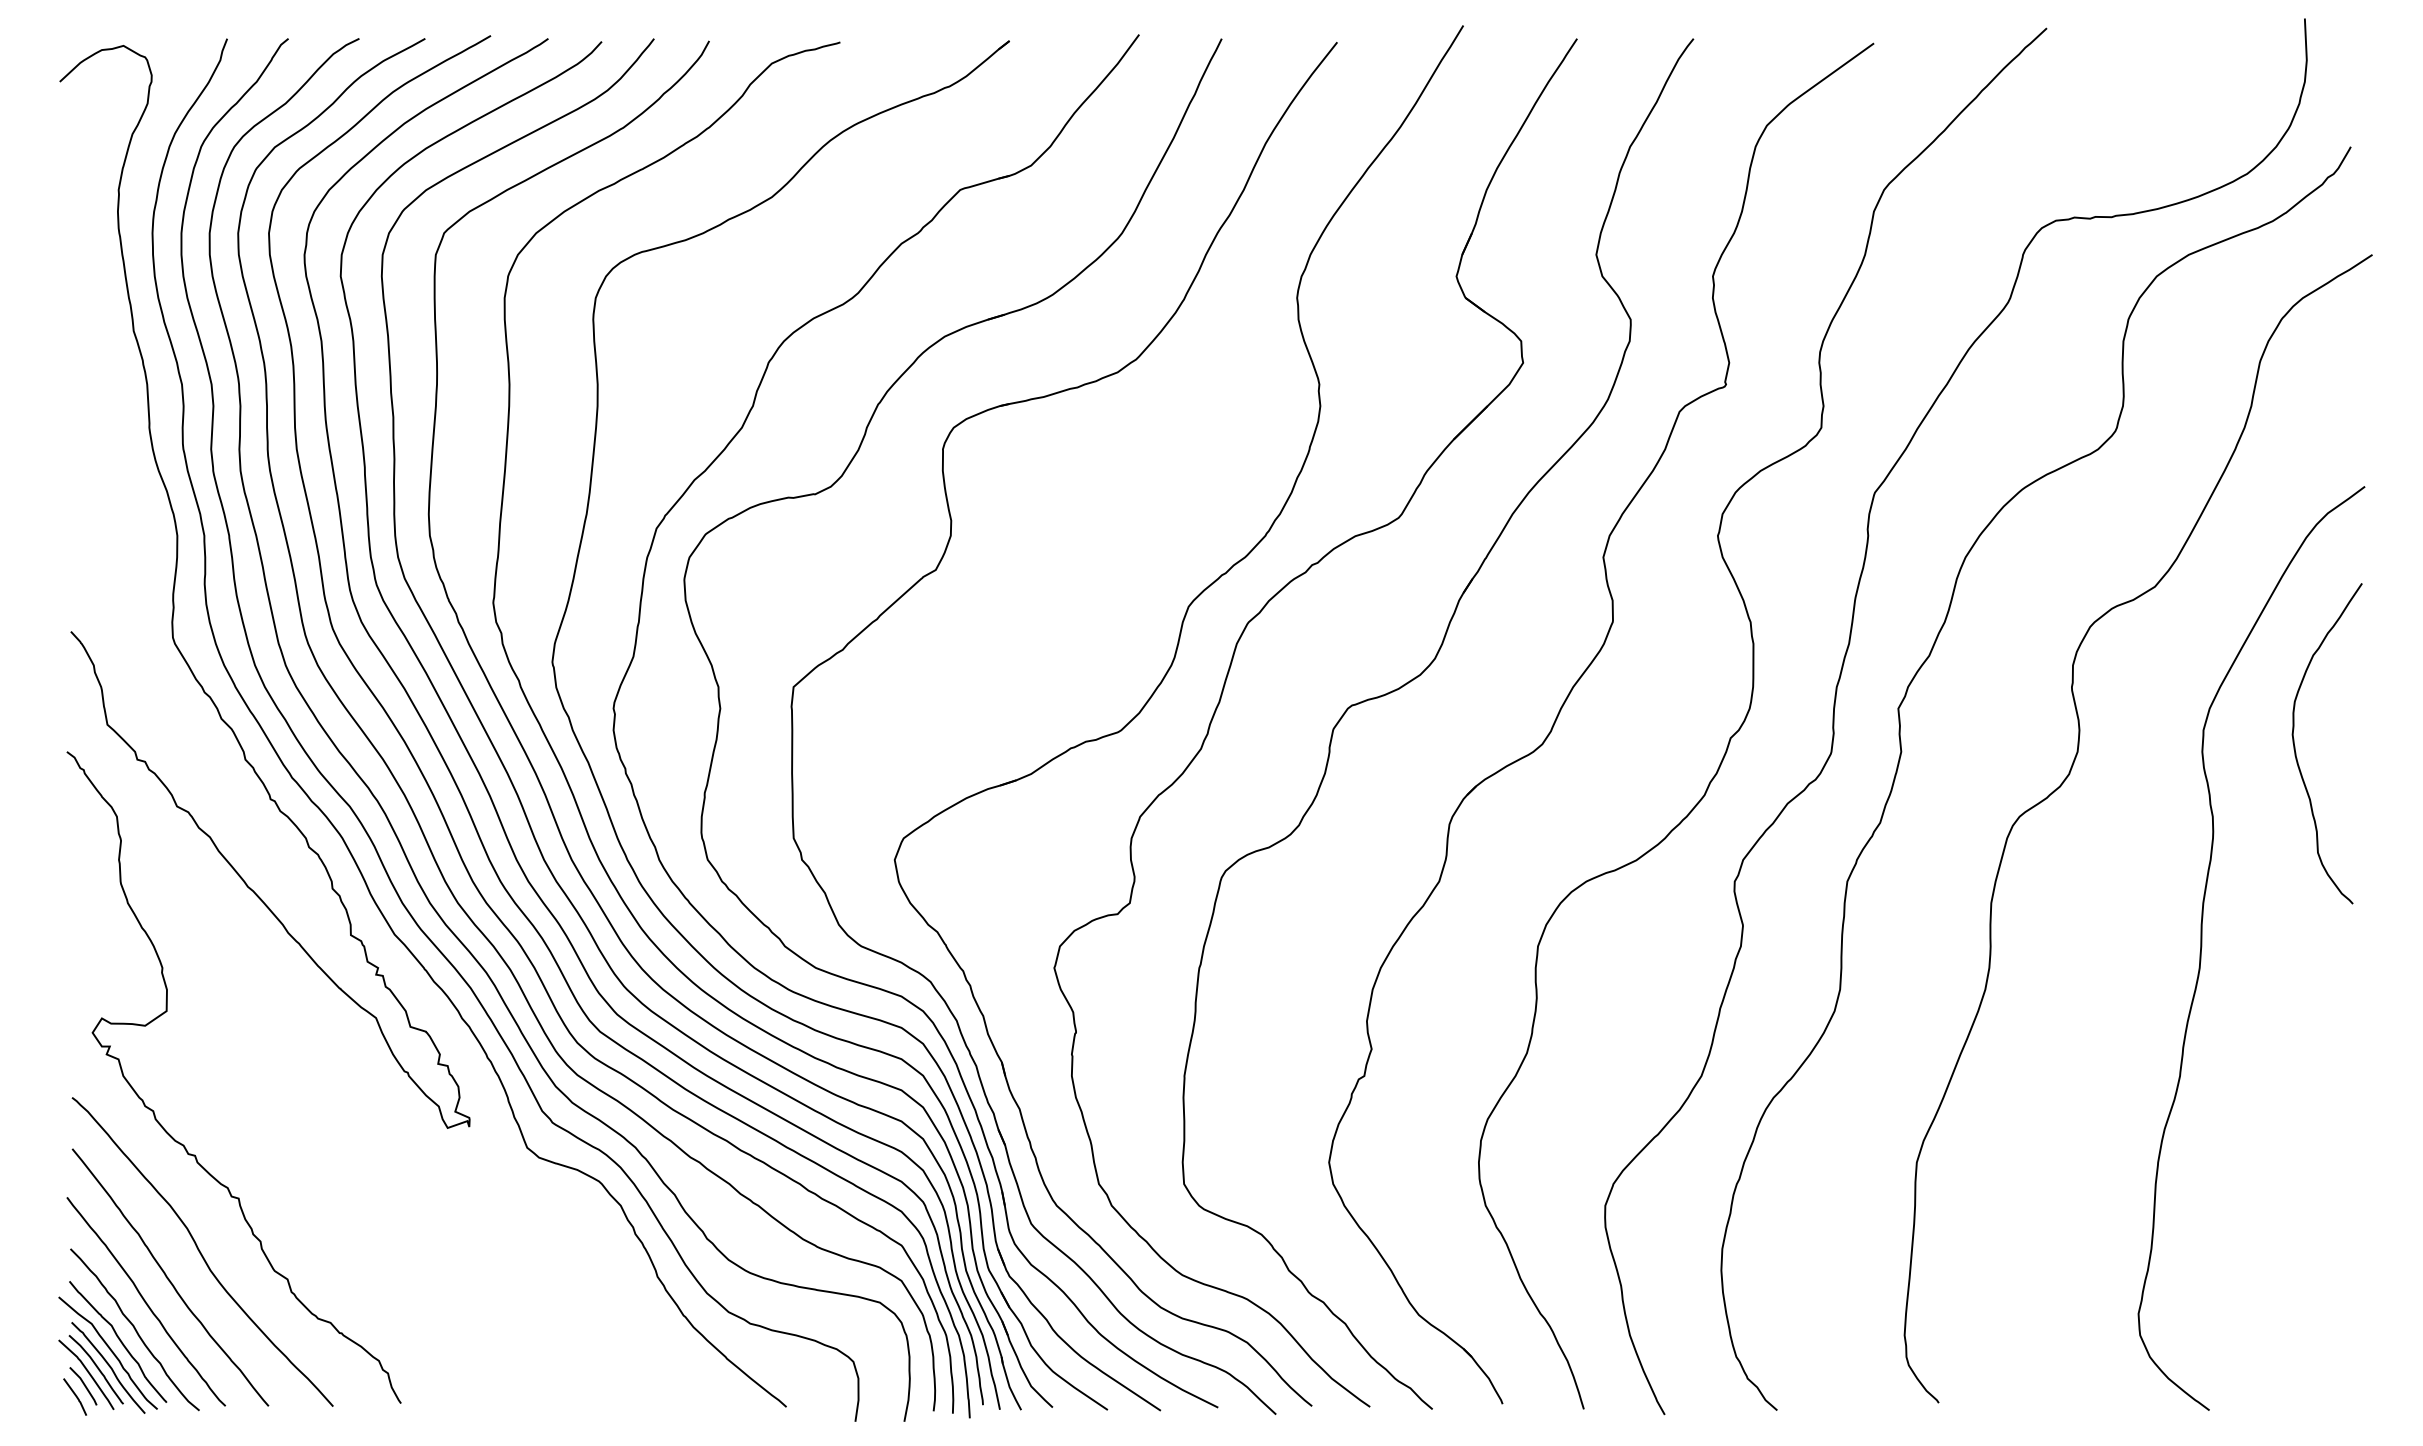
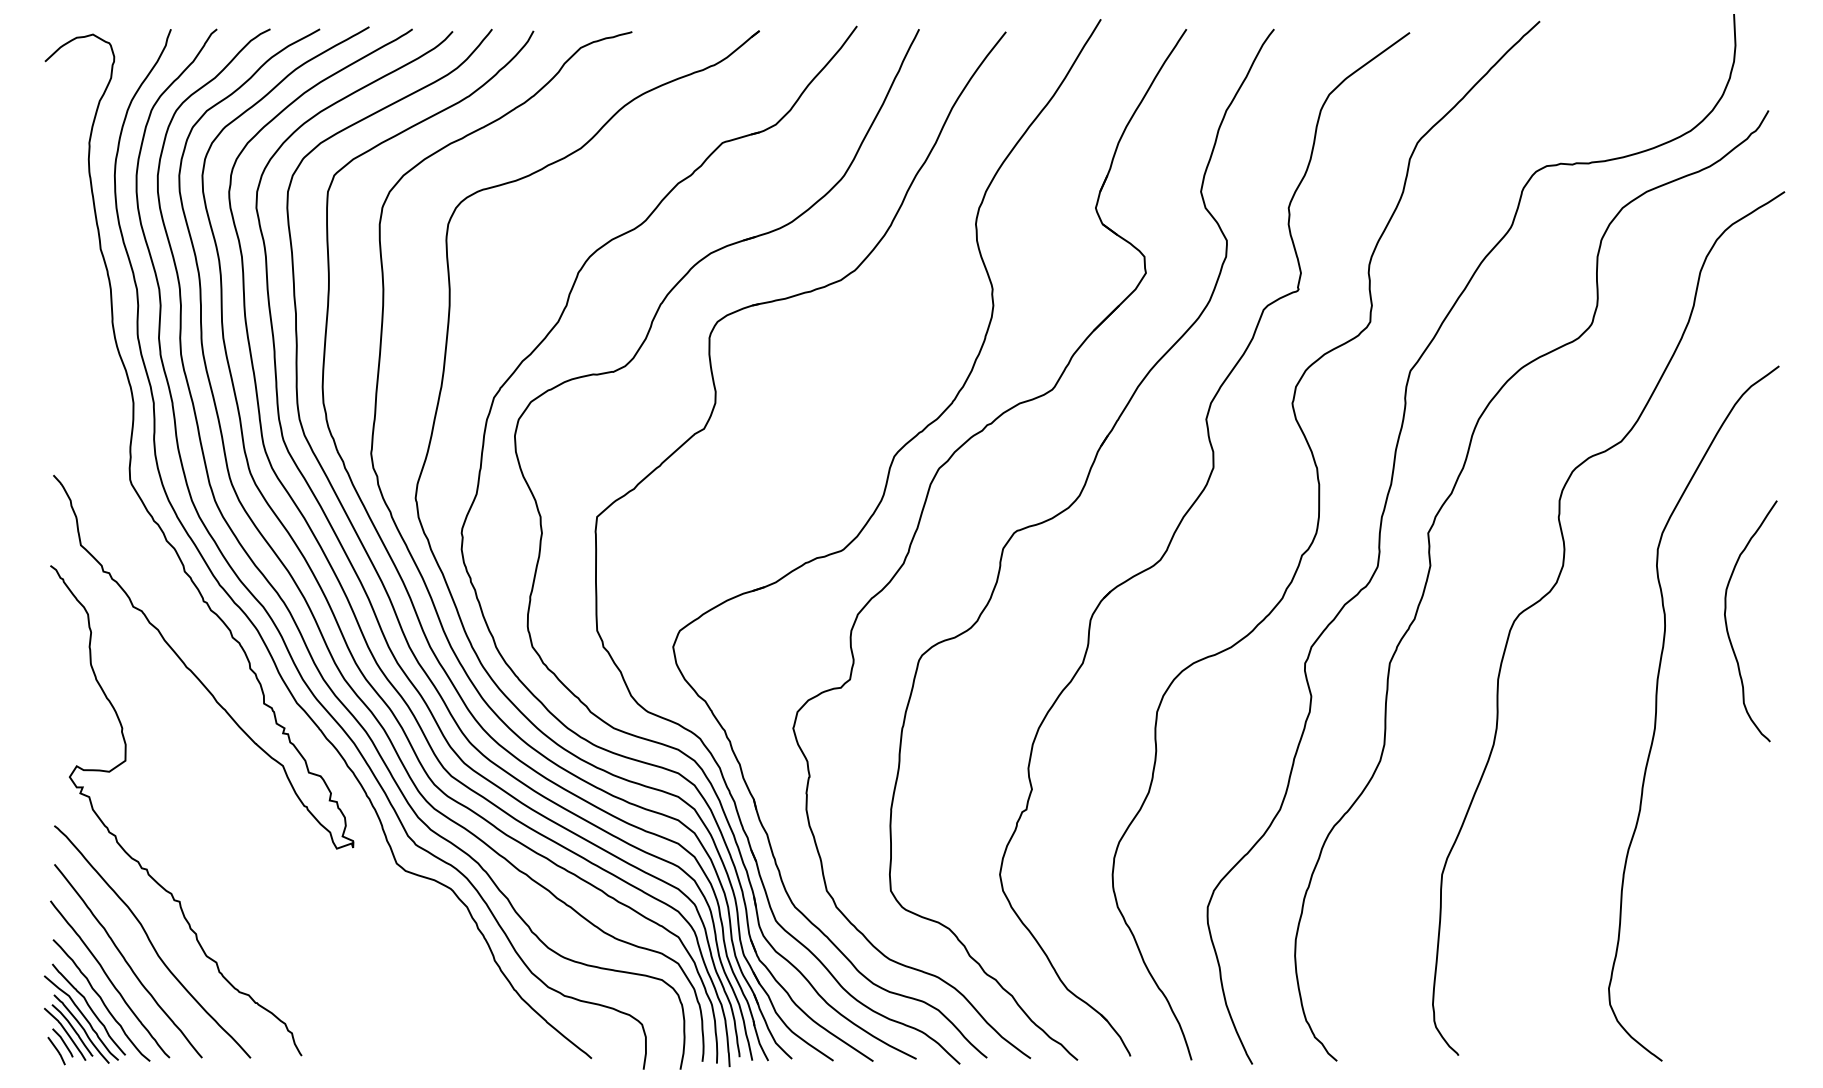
curve: (2295, 746) -> (1726, 623), moved

